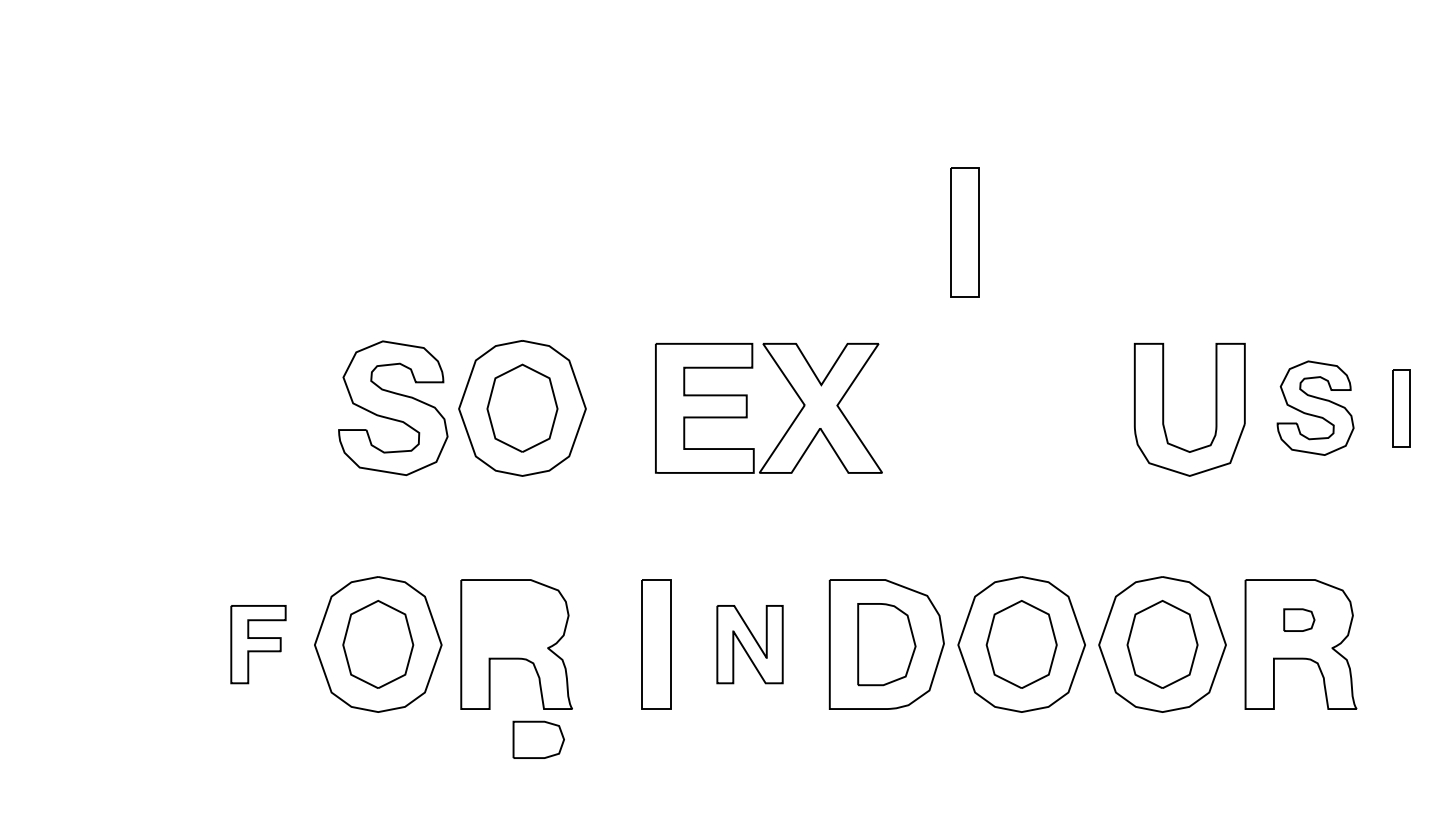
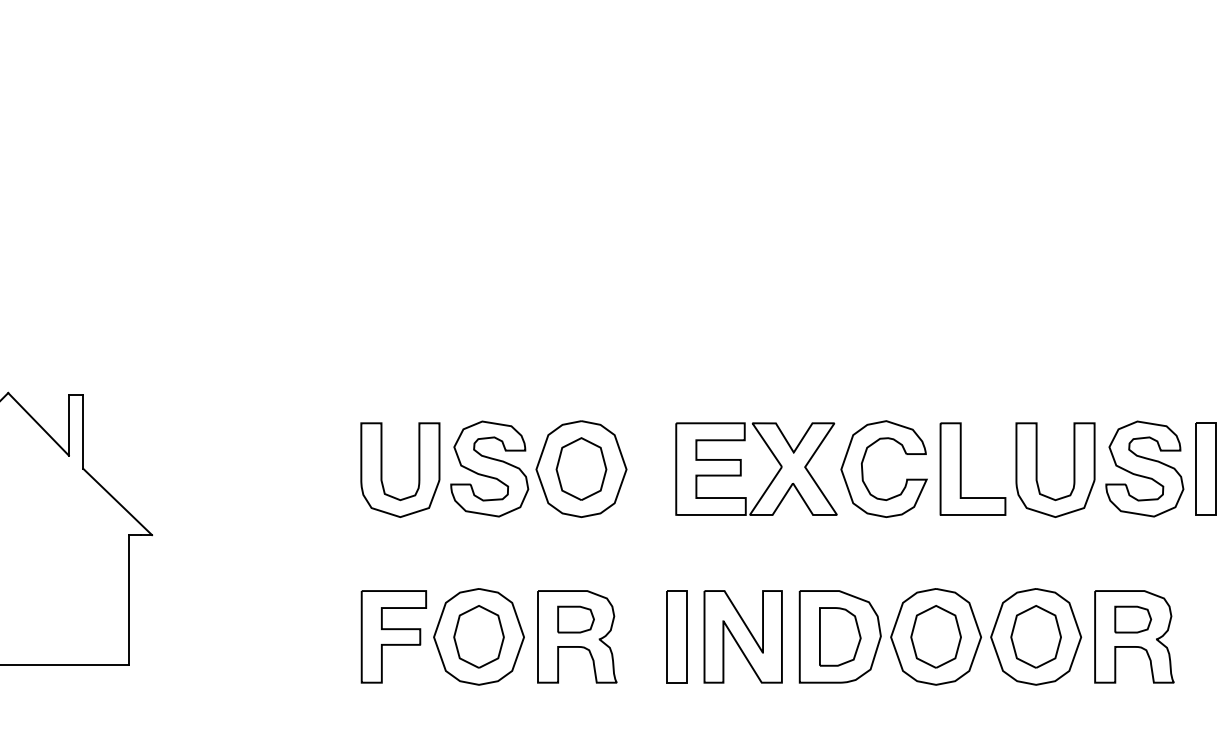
part: (964, 231) -> (895, 343), removed
part: (1057, 407) -> (961, 468), added
part: (1315, 407) -> (1144, 468), size x1.43
part: (1400, 407) -> (1205, 468), size x1.67
part: (242, 408) -> (382, 469), added
part: (919, 408) -> (863, 469), added
part: (1299, 620) -> (1133, 619), size x1.67
part: (257, 643) -> (393, 636), size x1.67
part: (749, 643) -> (742, 636), size x1.67
part: (537, 739) -> (575, 619), moved

